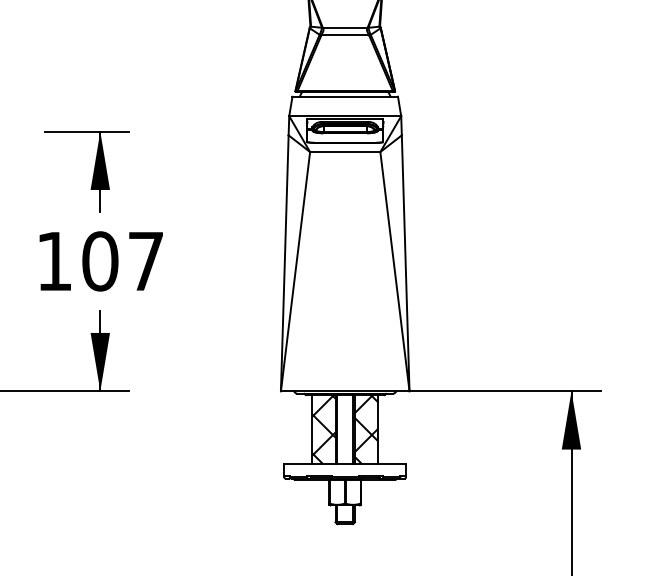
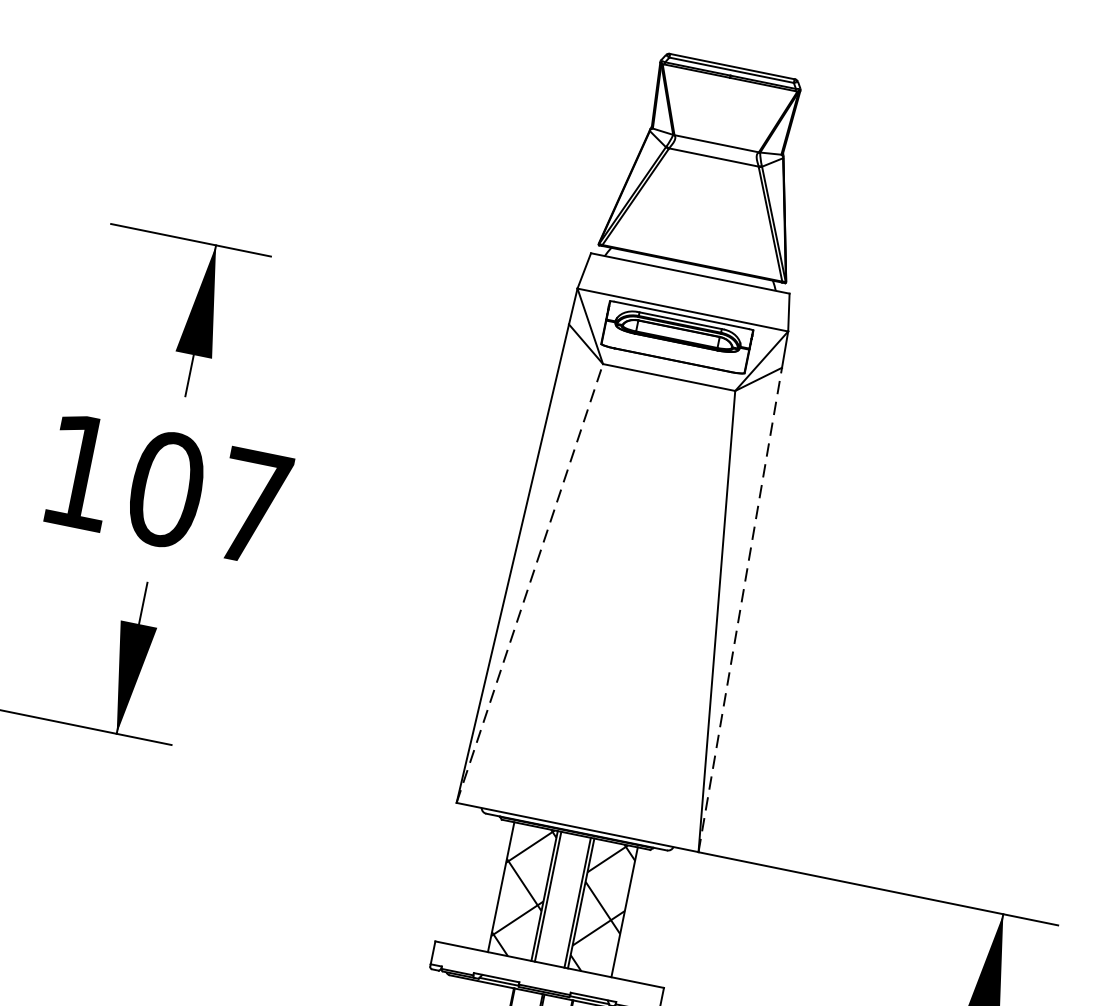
line: (405, 263) -> (739, 610), solid -> dashed
line: (295, 271) -> (529, 583), solid -> dashed

